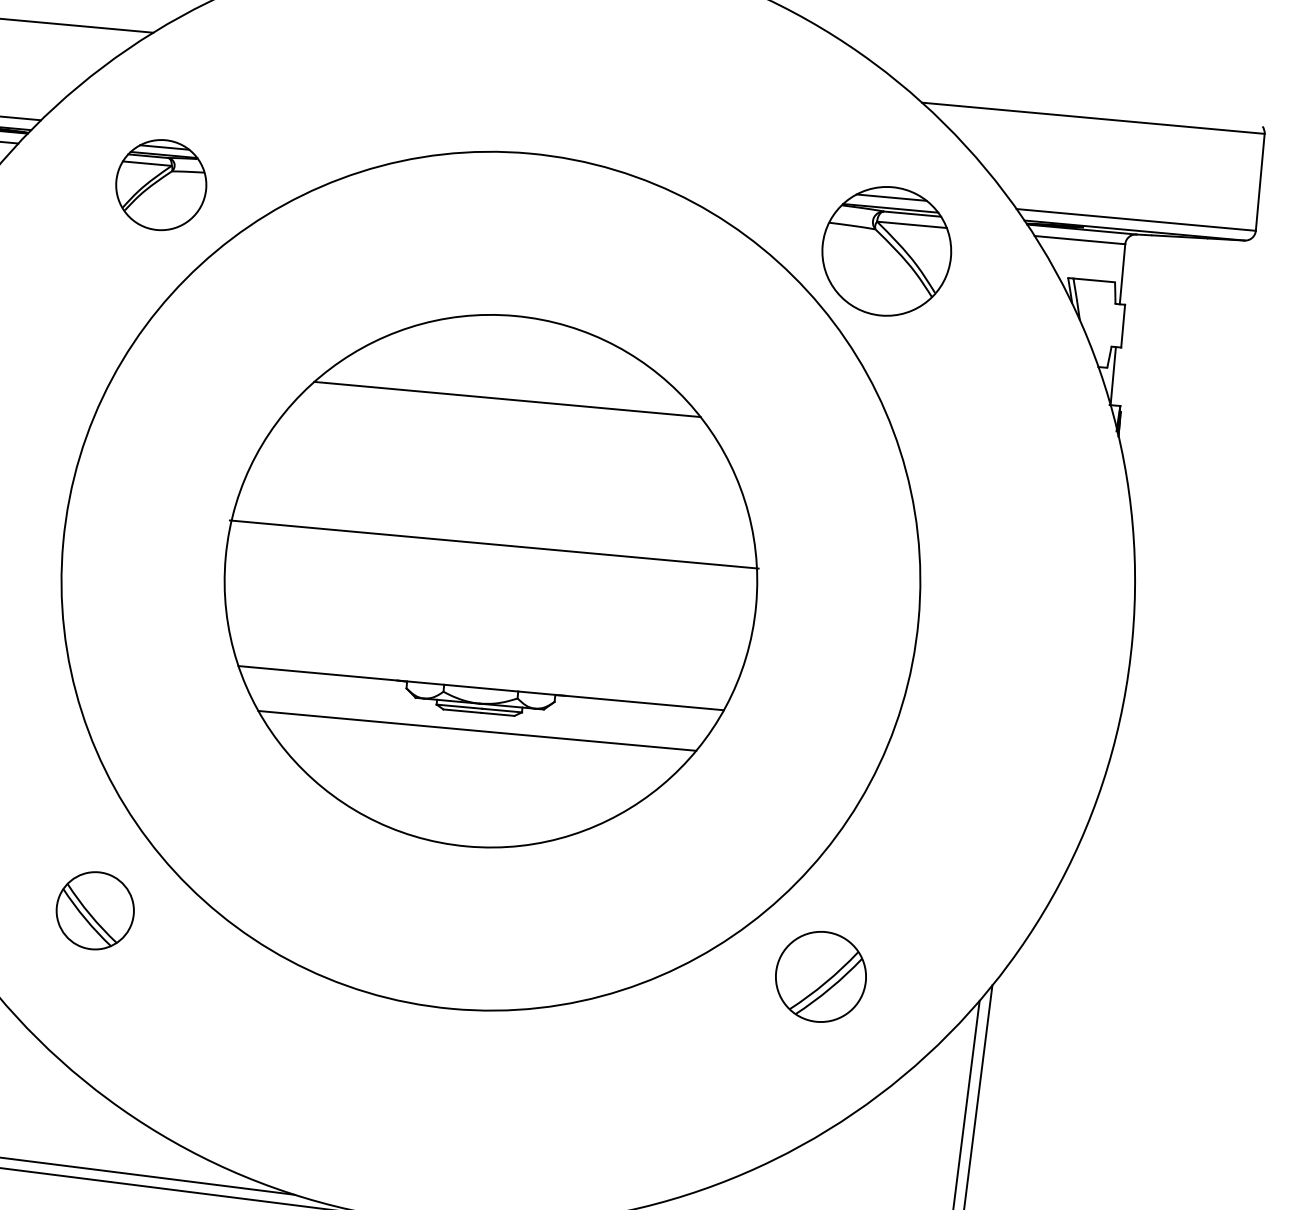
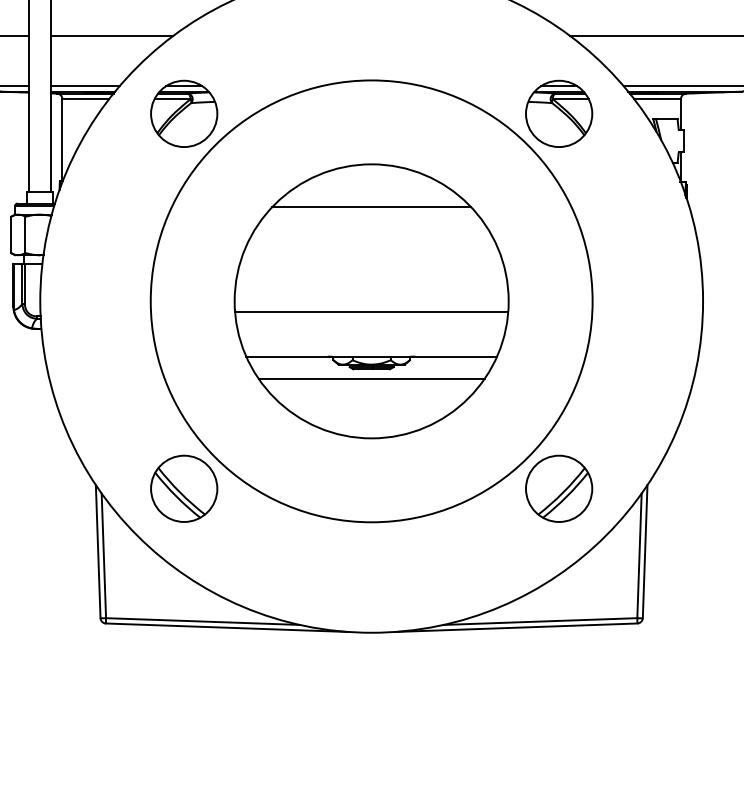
part: (161, 184) -> (184, 113), size x1.43
line: (493, 544) -> (371, 312), moved
part: (95, 910) -> (184, 488), size x1.67
part: (821, 976) -> (559, 488), size x1.43

